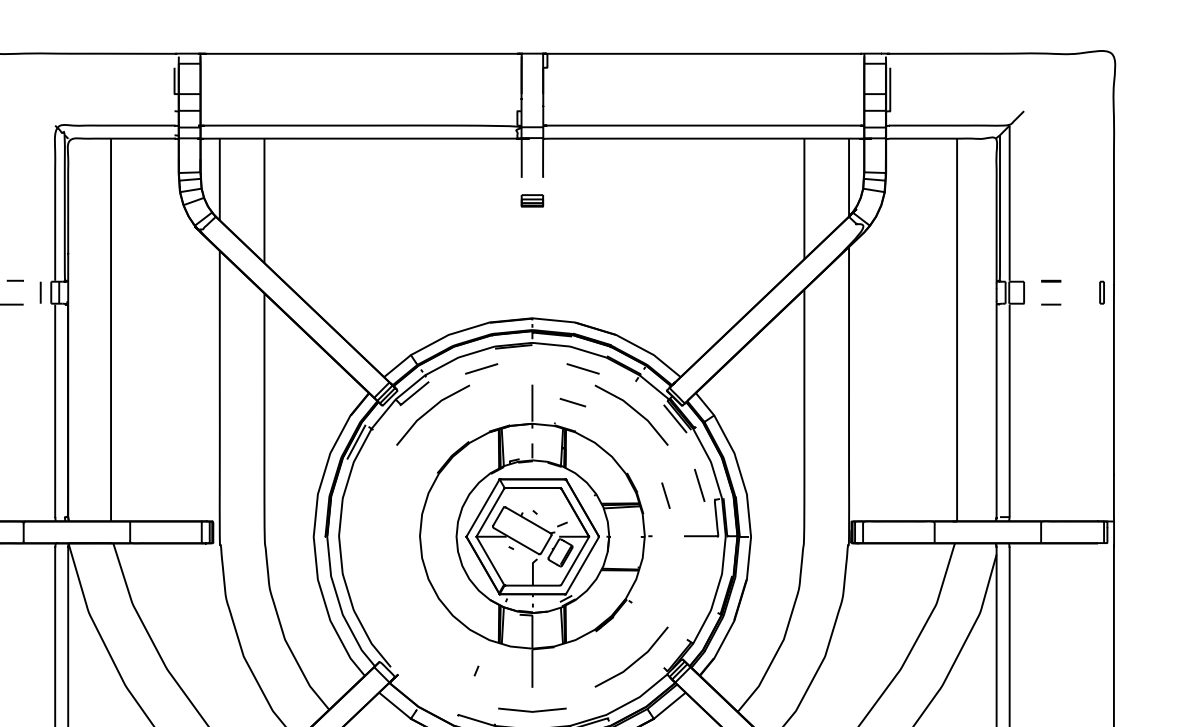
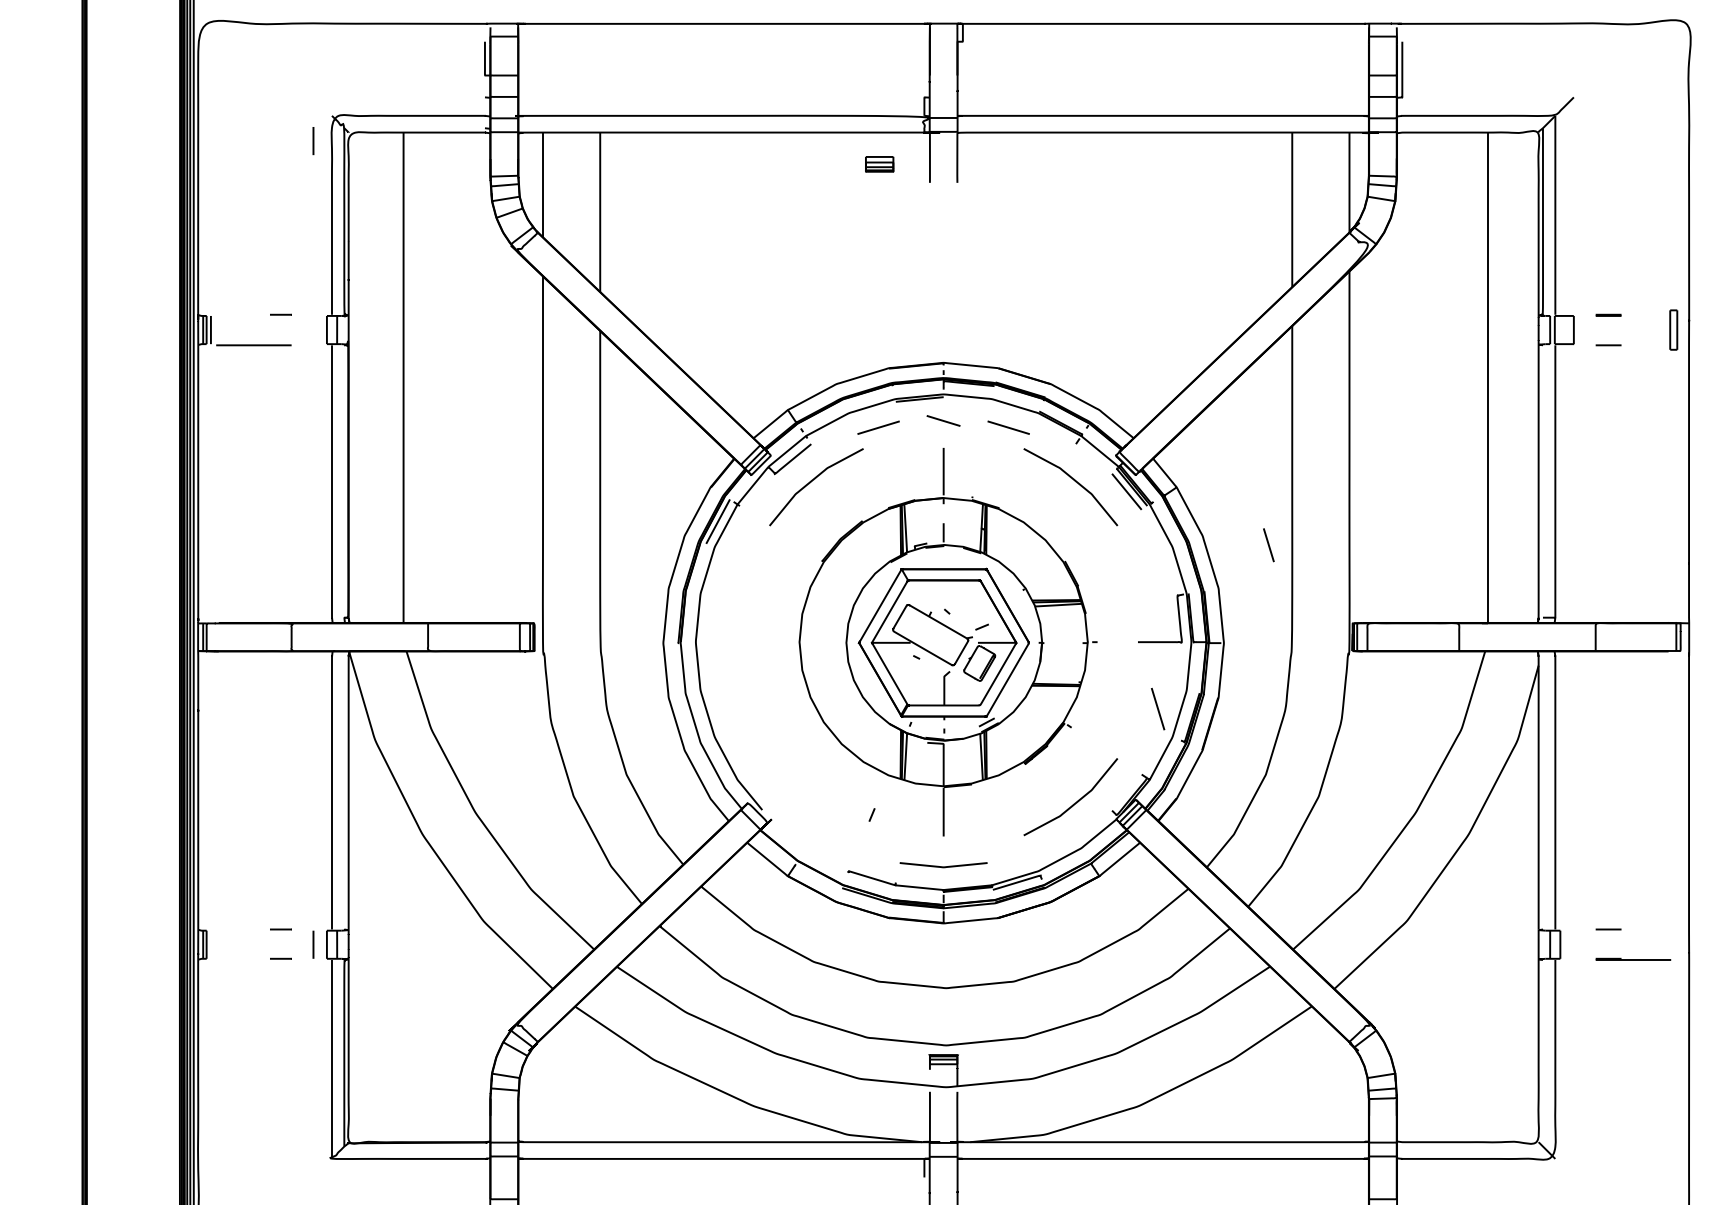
part: (532, 200) -> (879, 164), moved
part: (1101, 292) -> (1673, 329), size x1.4
line: (40, 293) -> (313, 141), moved
line: (572, 402) -> (943, 420), moved
line: (700, 485) -> (1158, 709), moved
line: (665, 495) -> (1268, 545), moved

